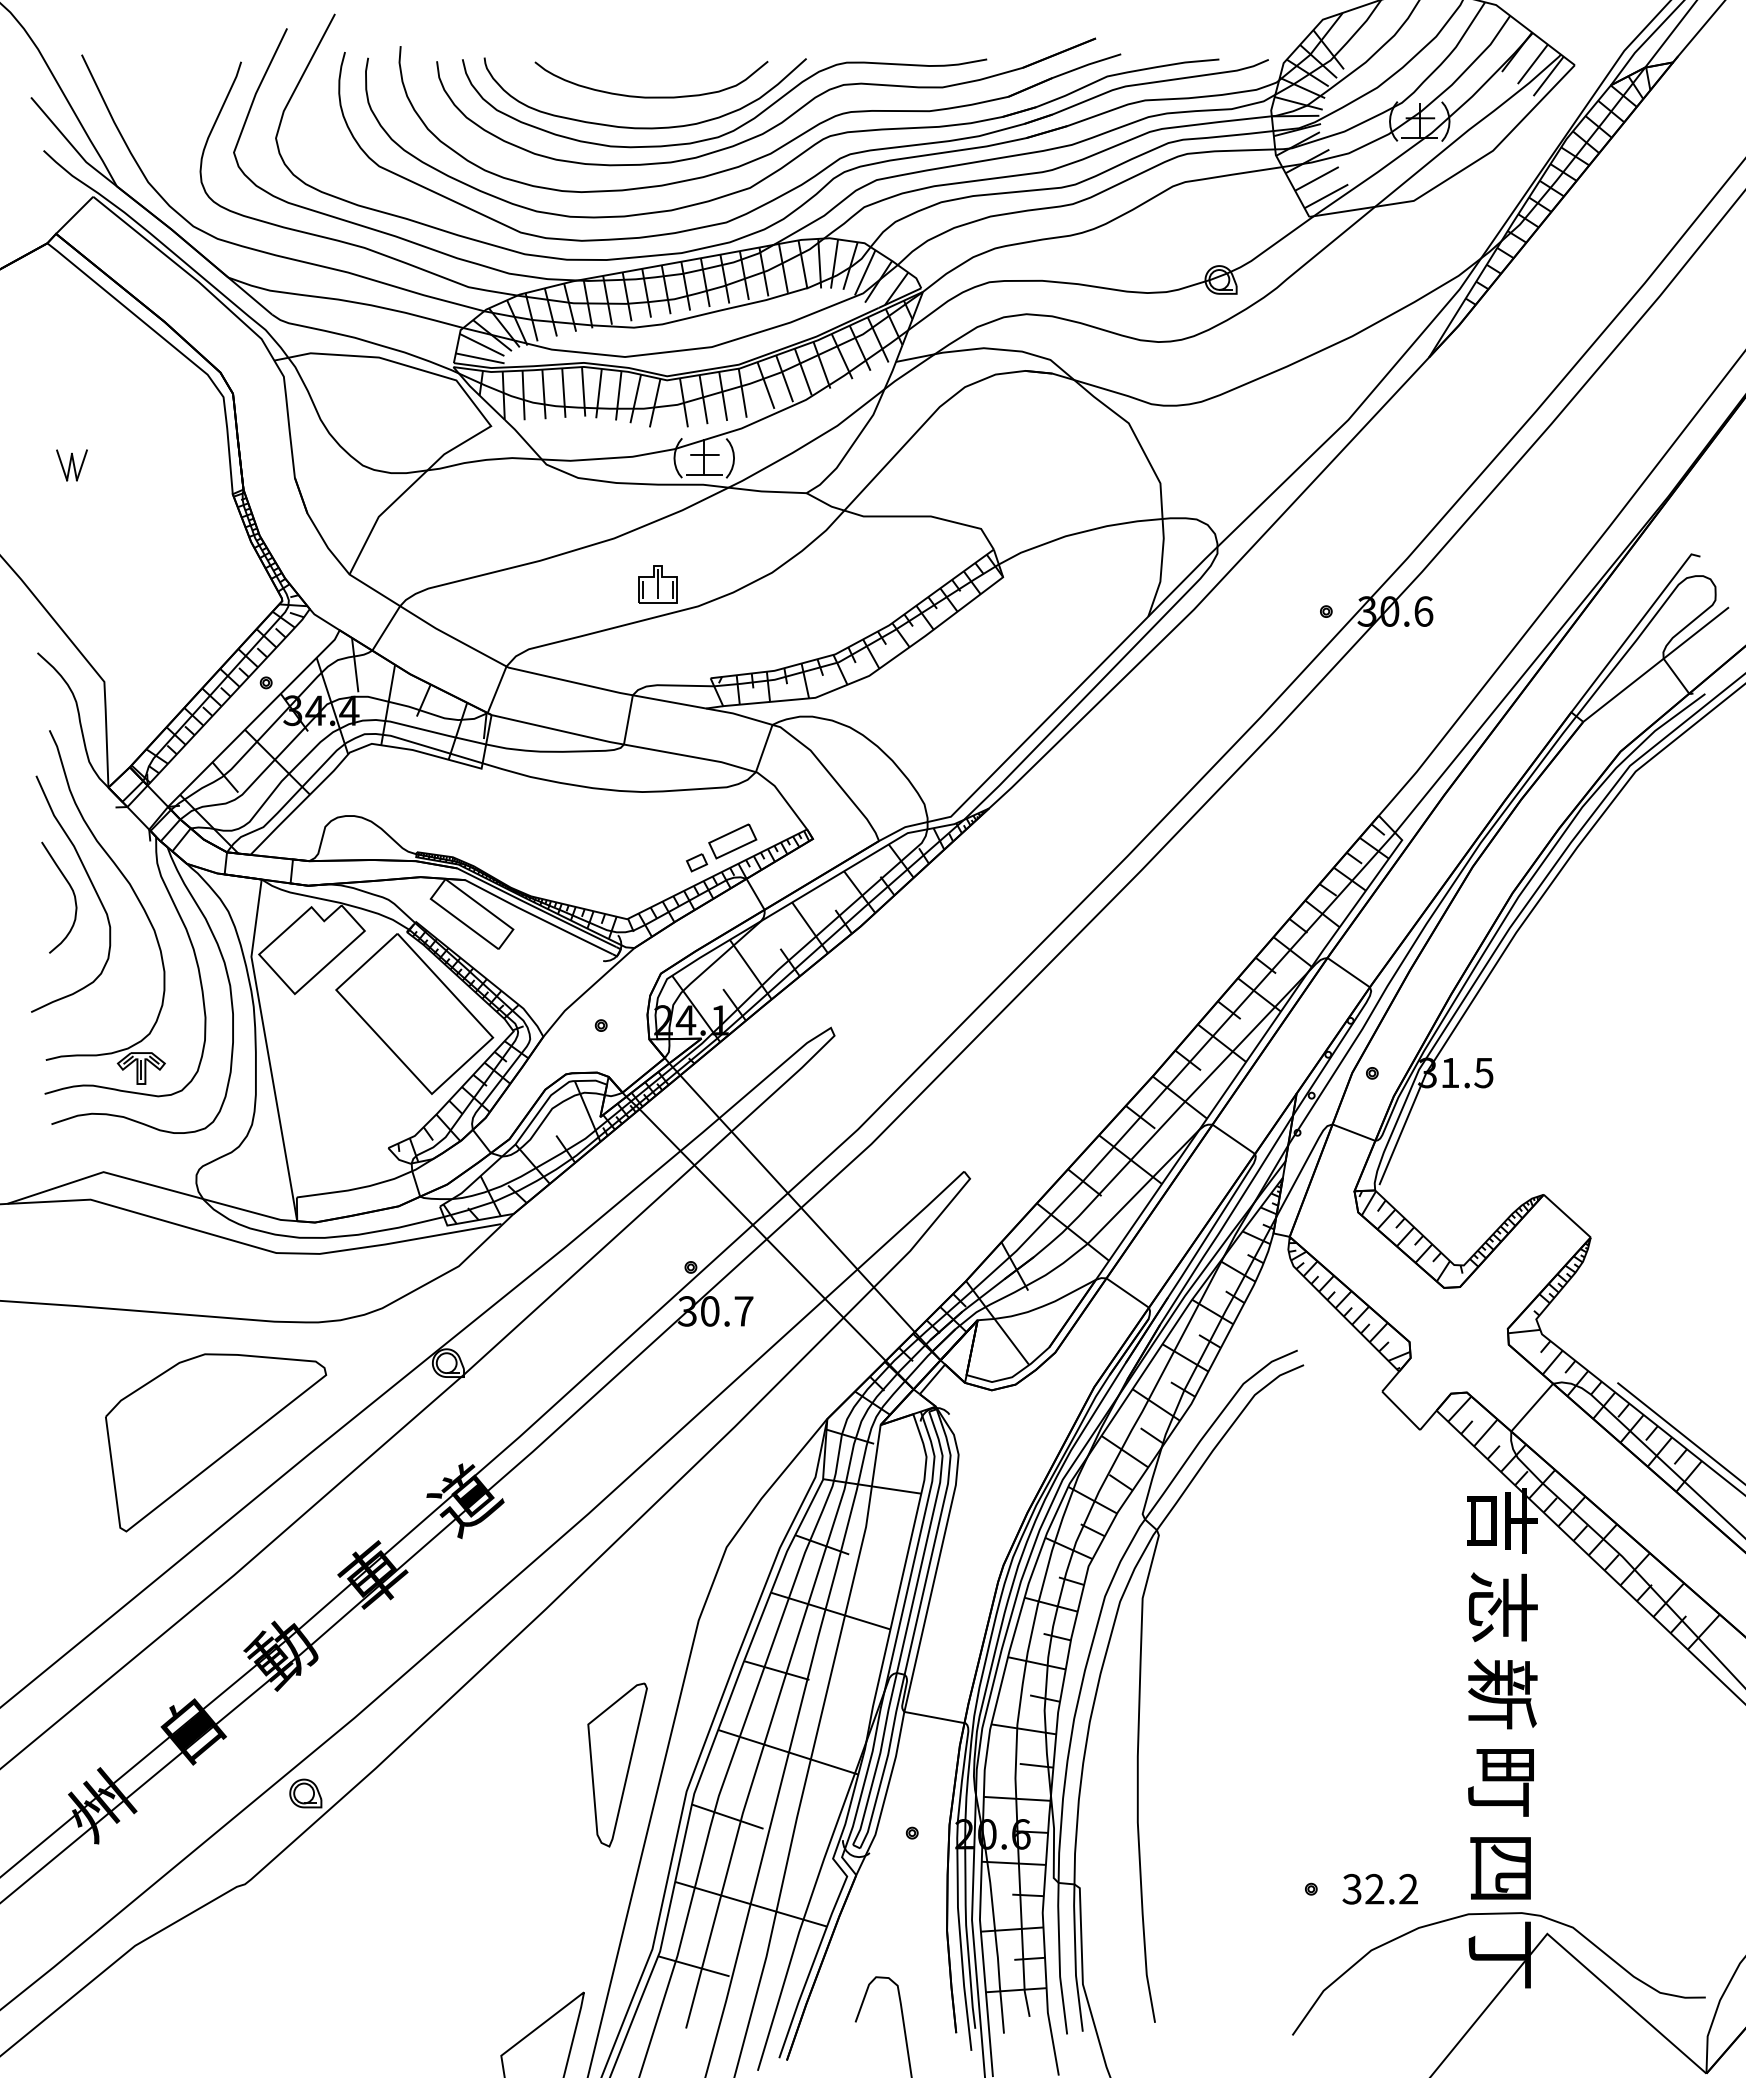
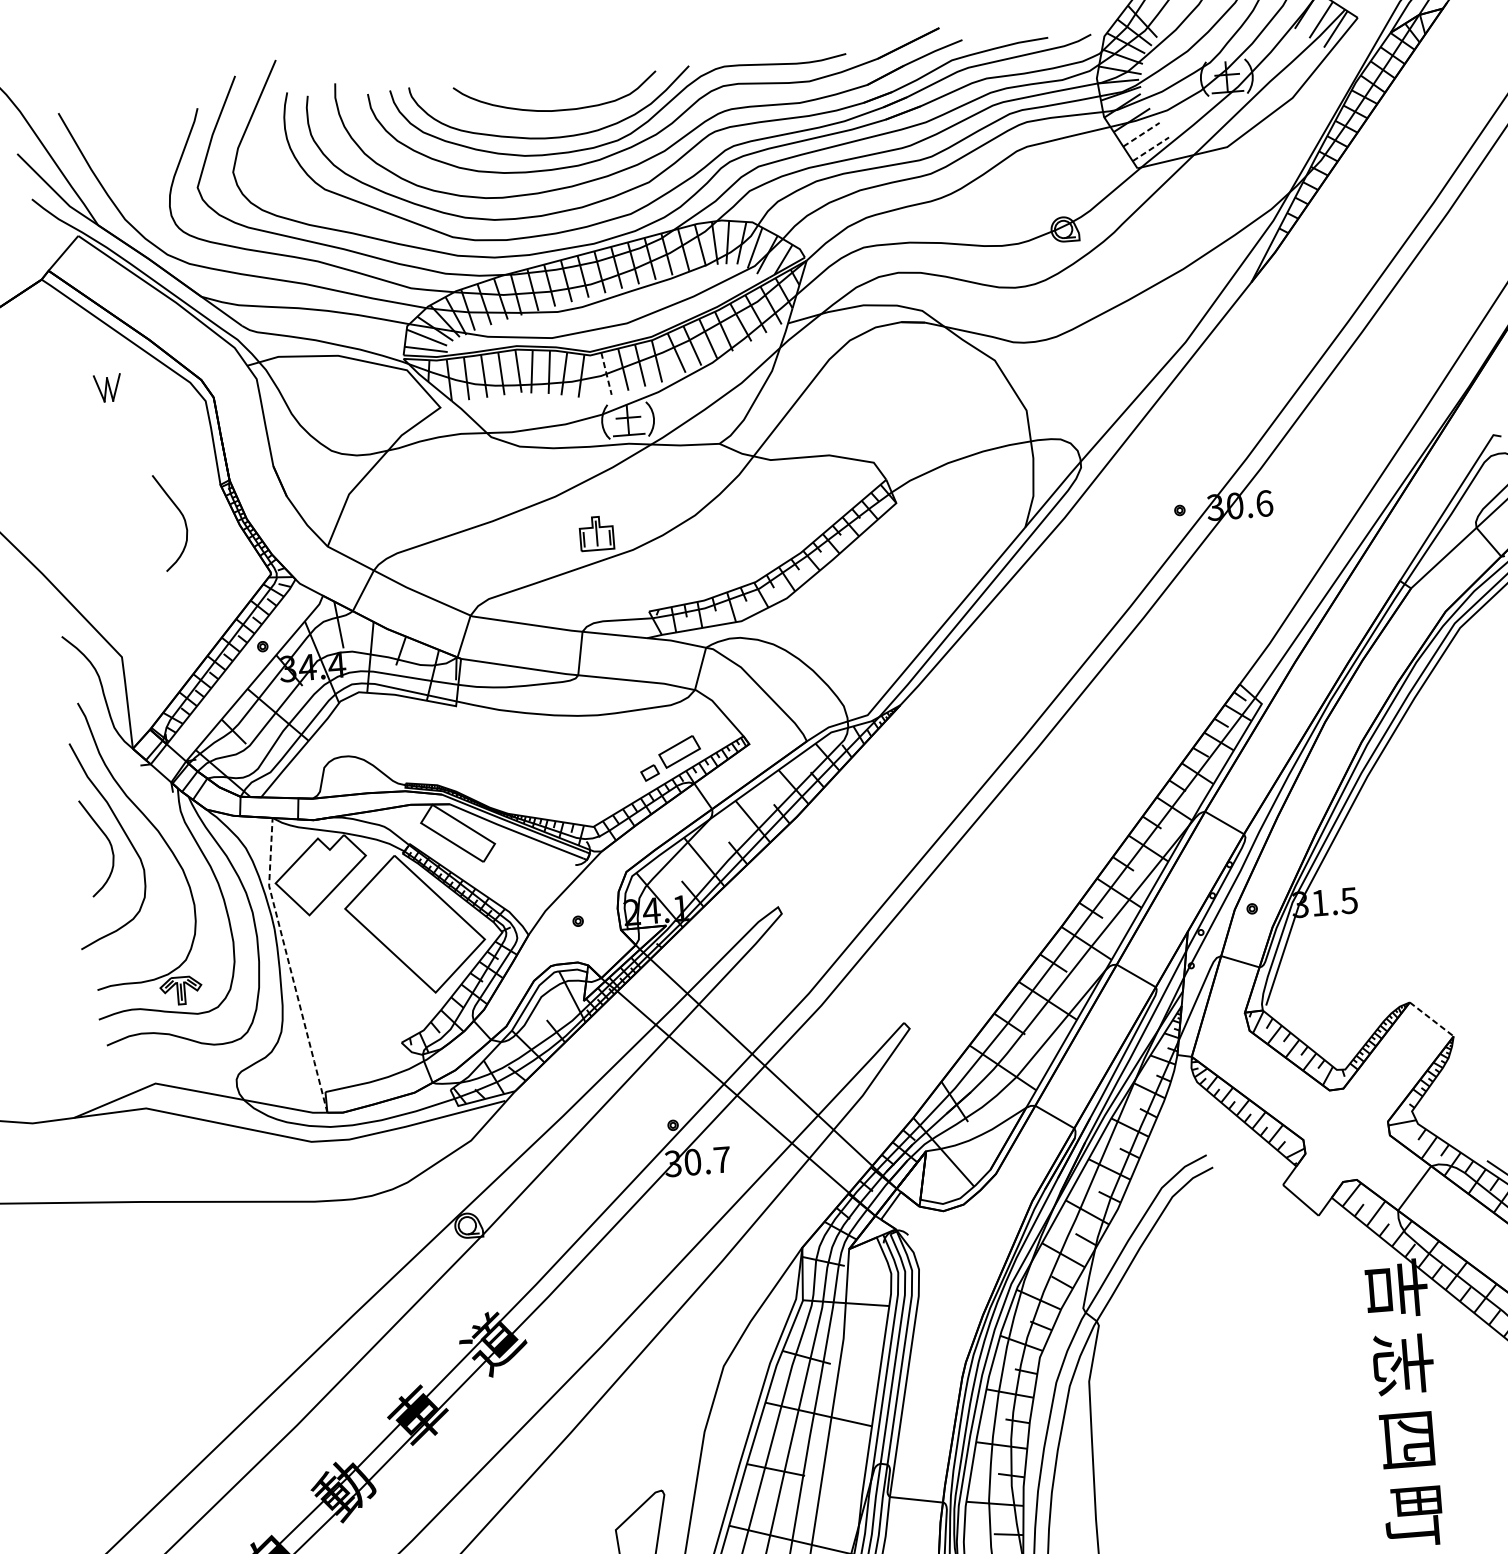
line: (1316, 178) -> (1141, 134), solid -> dashed
line: (1326, 196) -> (1150, 149), solid -> dashed
line: (683, 402) -> (606, 373), solid -> dashed
part: (71, 465) -> (107, 388), moved
curve: (185, 525) -> (181, 515), added
line: (267, 1050) -> (289, 966), solid -> dashed
line: (1567, 1216) -> (1431, 1019), solid -> dashed
part: (216, 1442) -> (272, 1310), removed
text: (1502, 1693) -> (1408, 1439), 新 -> 四

